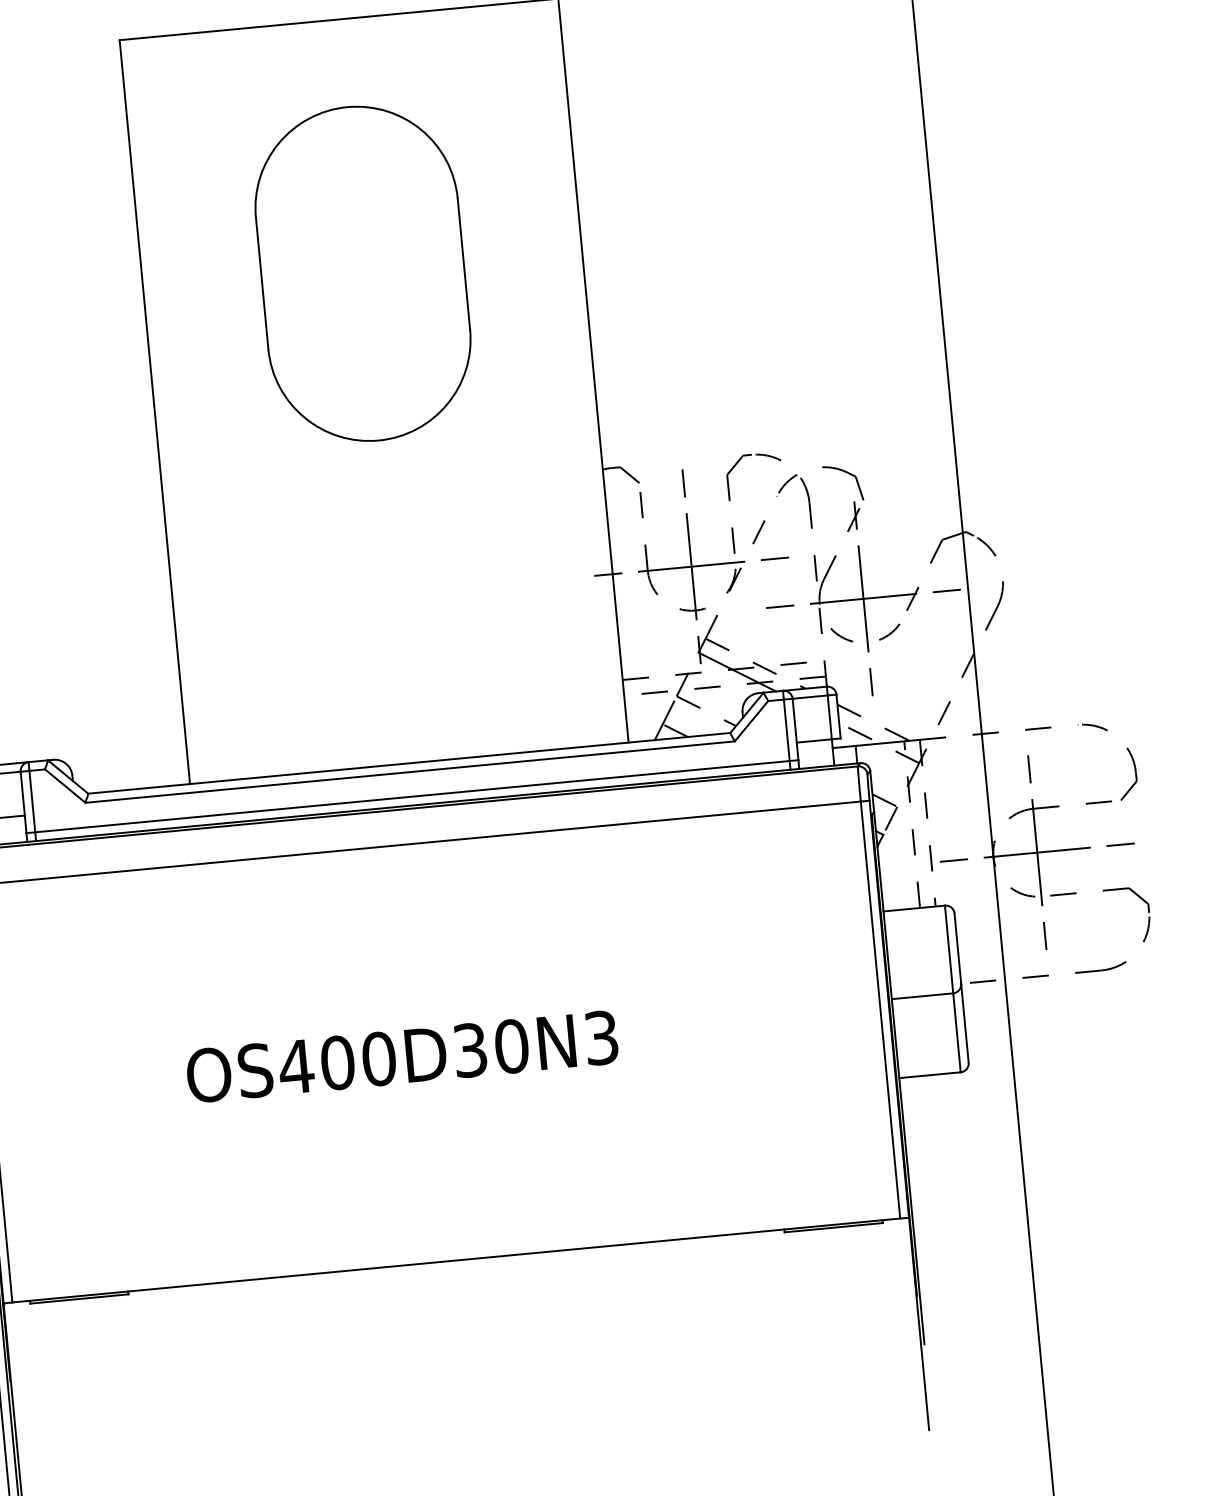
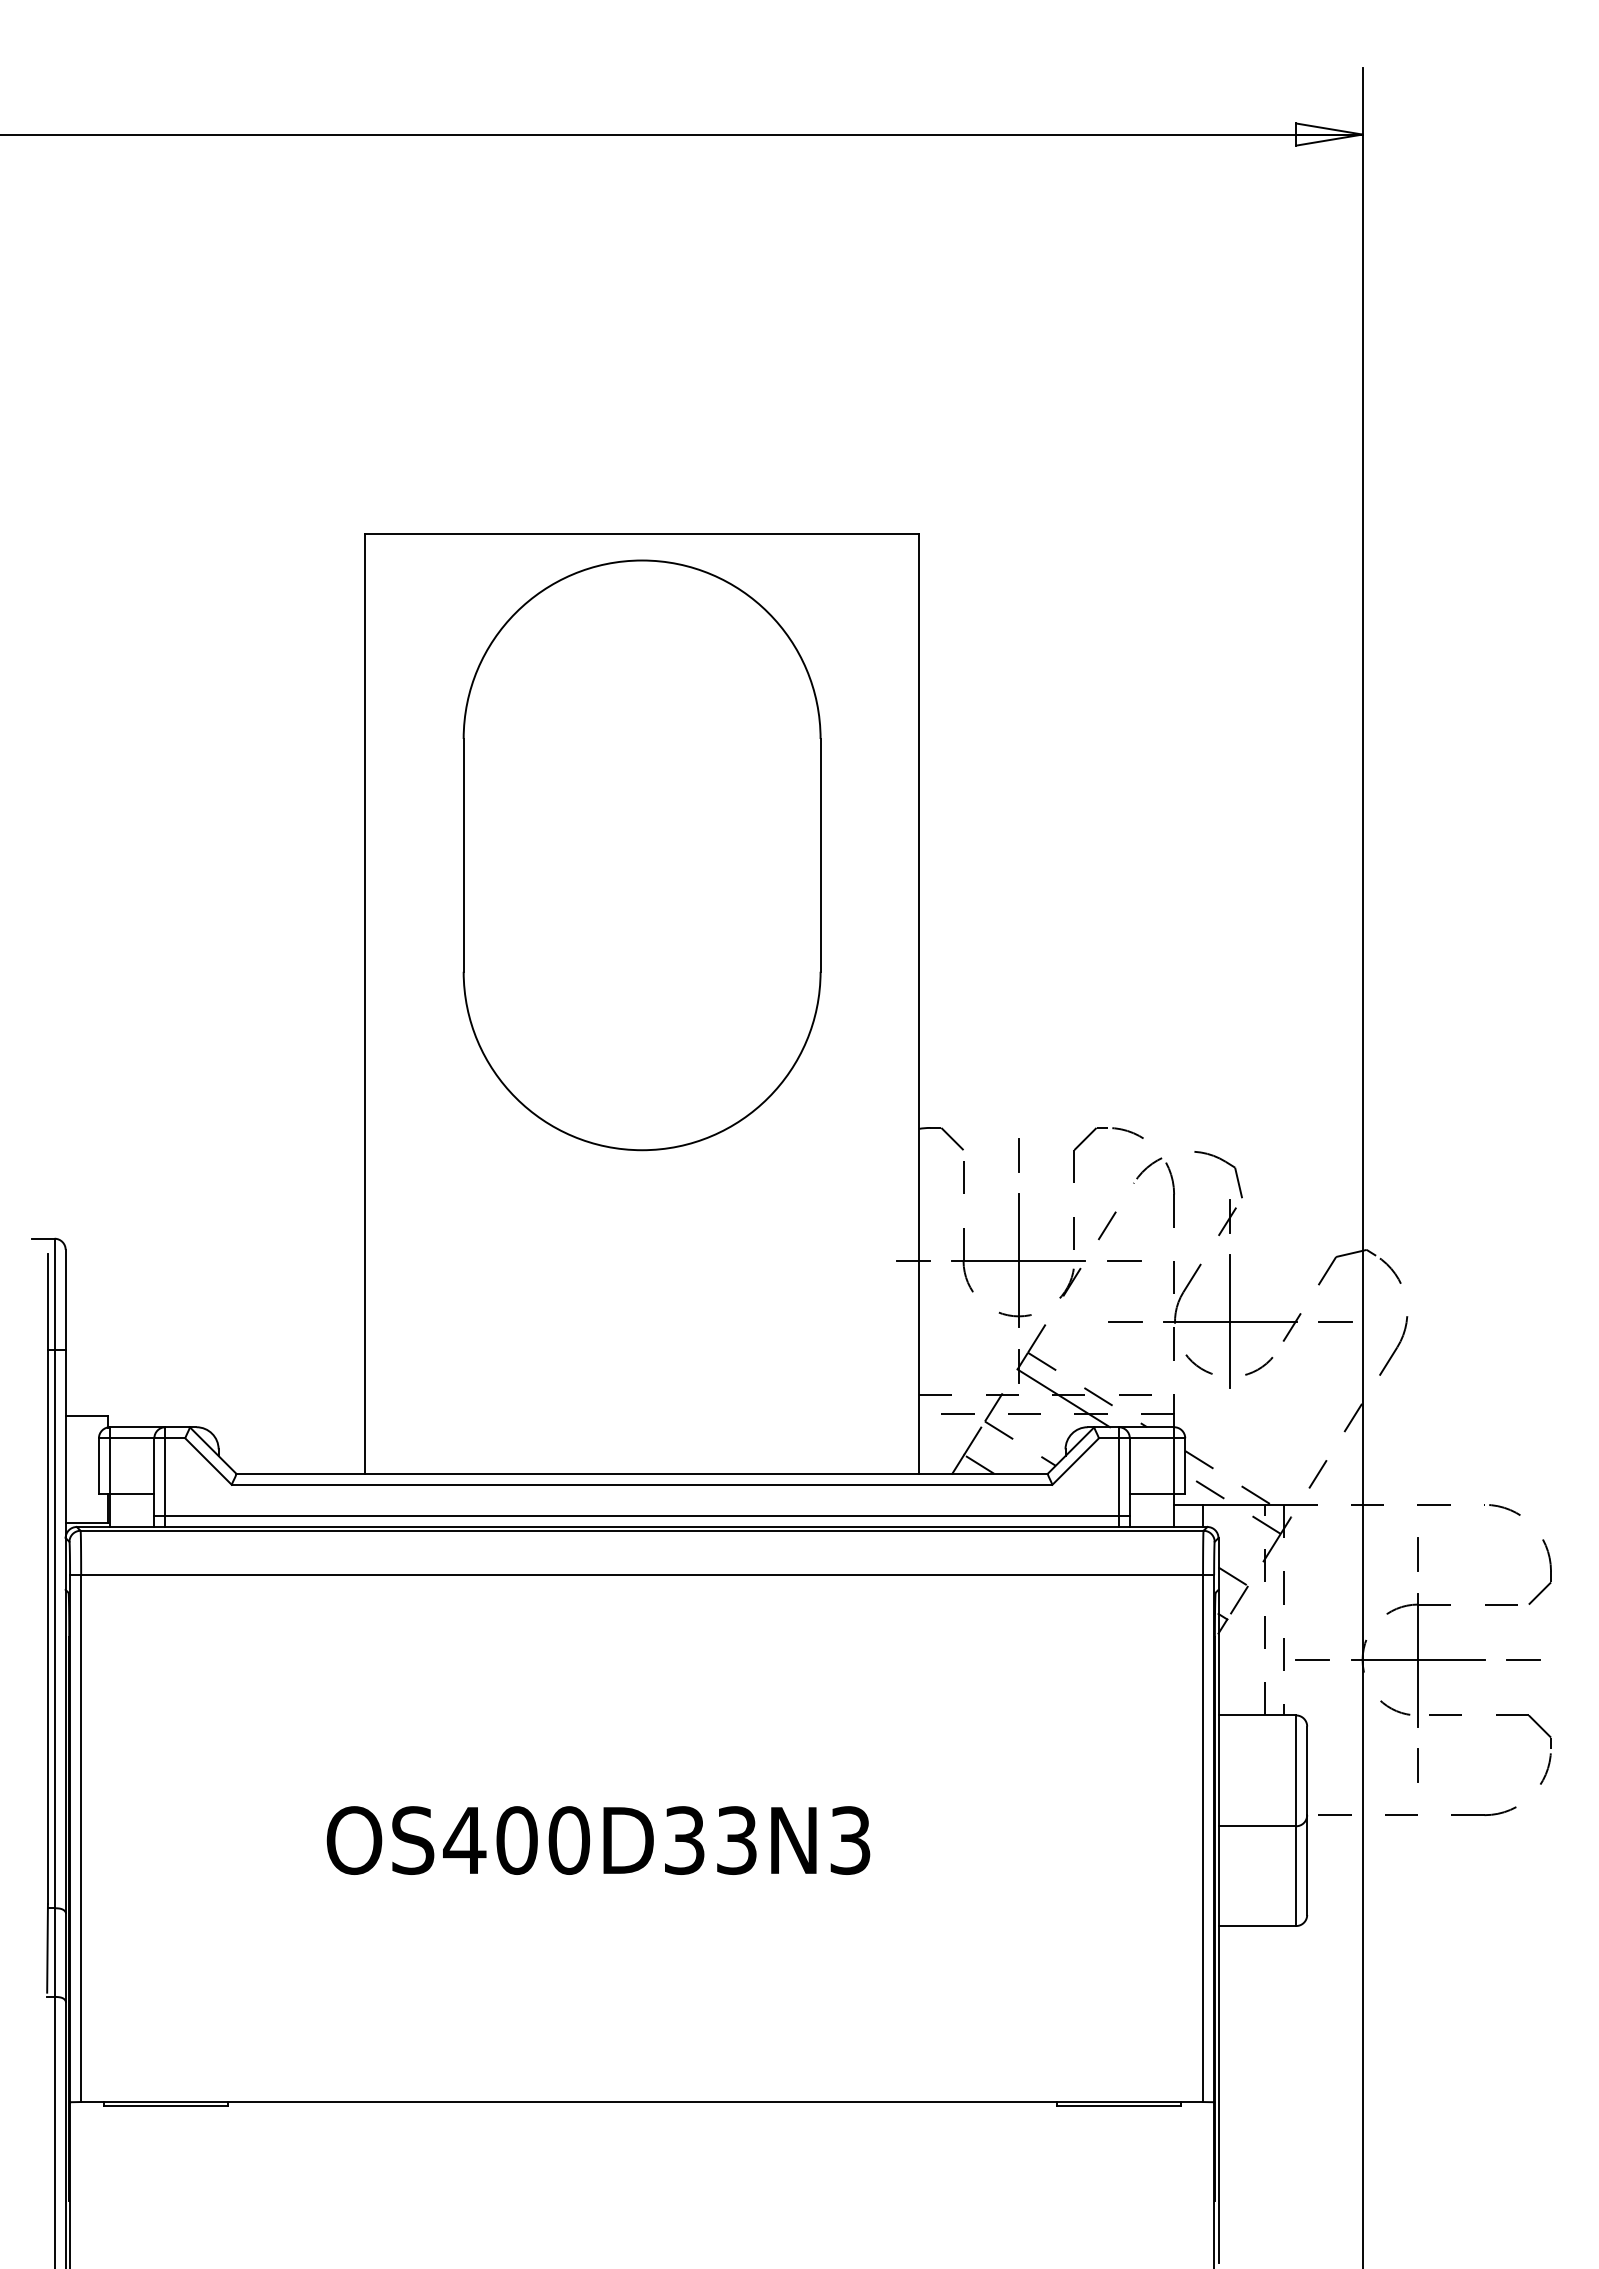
part: (362, 273) -> (641, 854), size x1.4
line: (871, 681) -> (1230, 1426), removed
text: (511, 1046) -> (736, 1840), OS400D30N3 -> OS400D33N3

